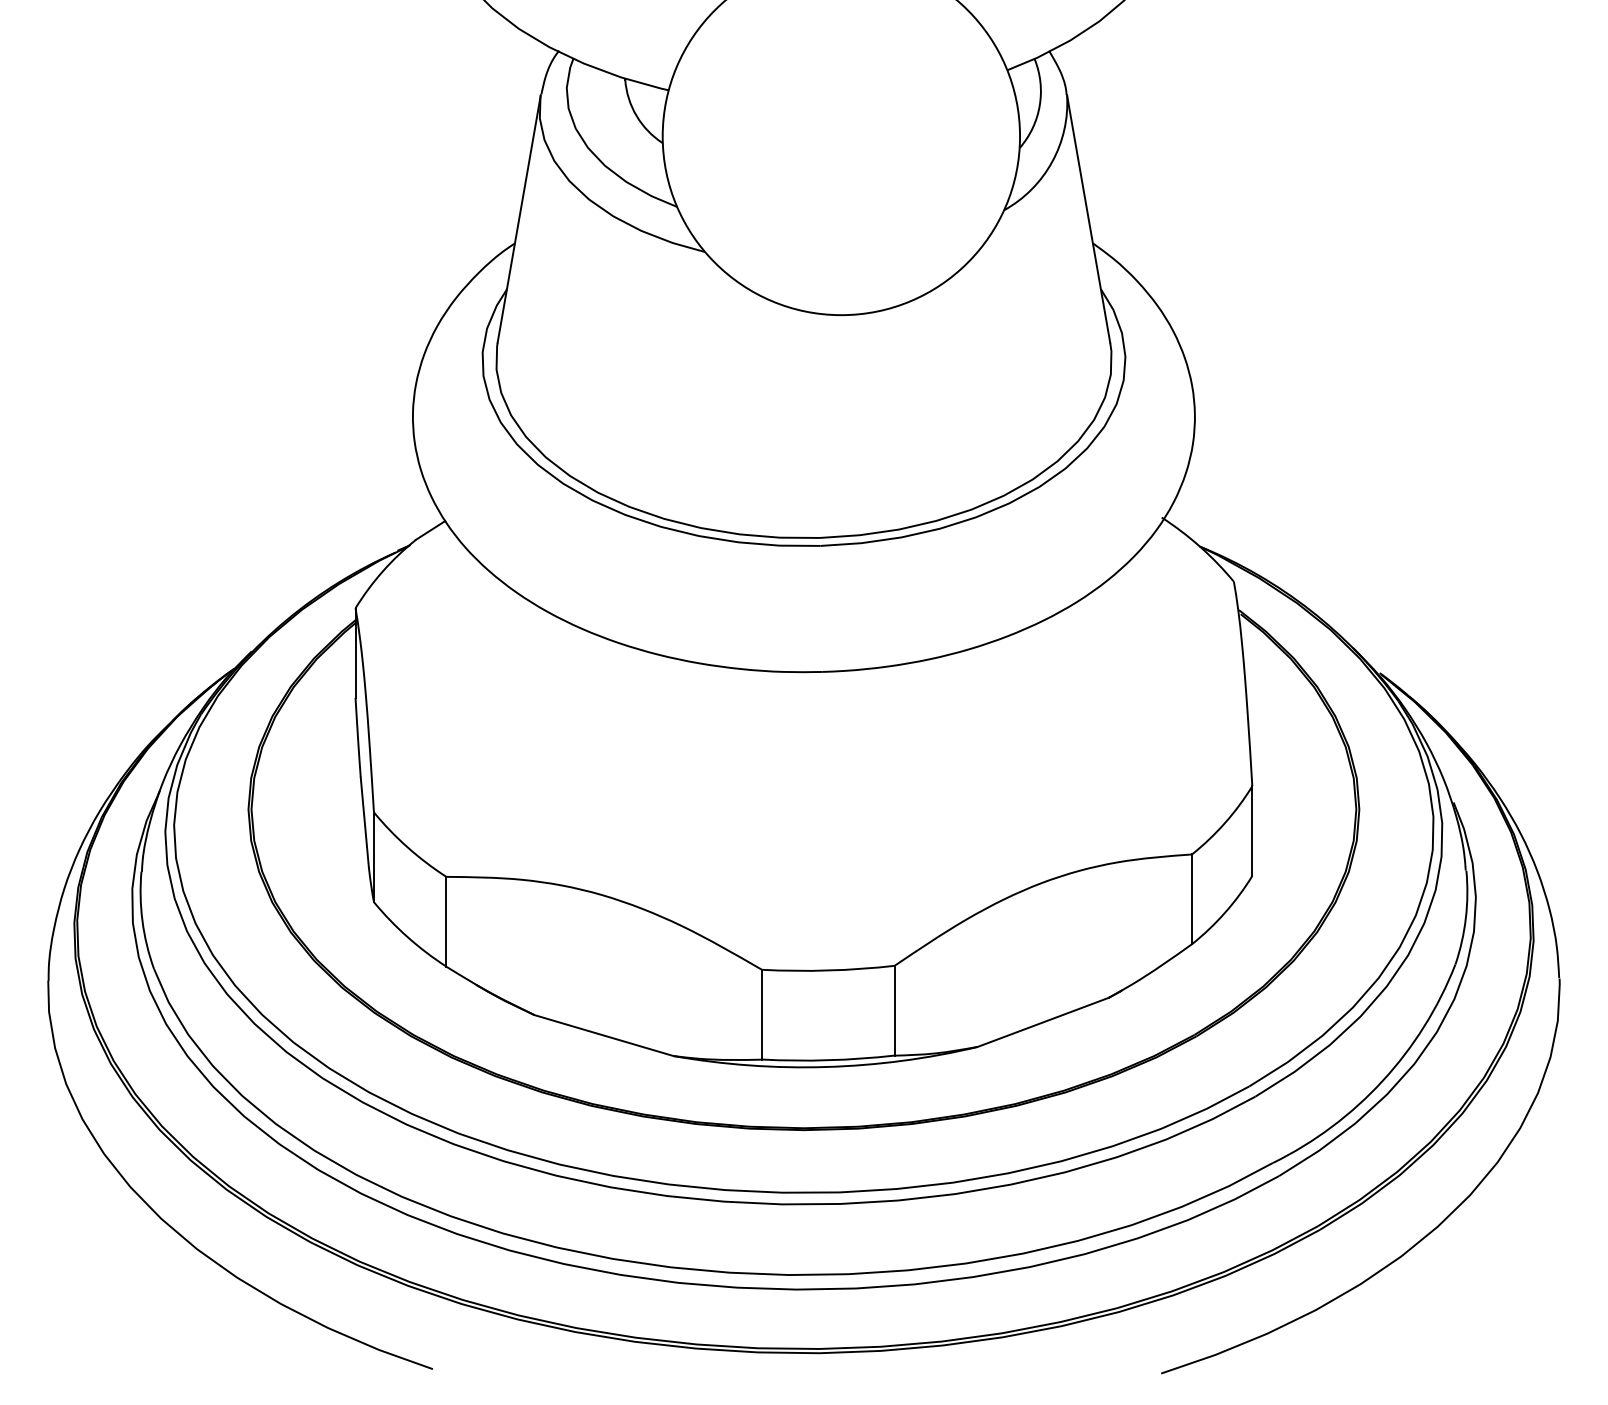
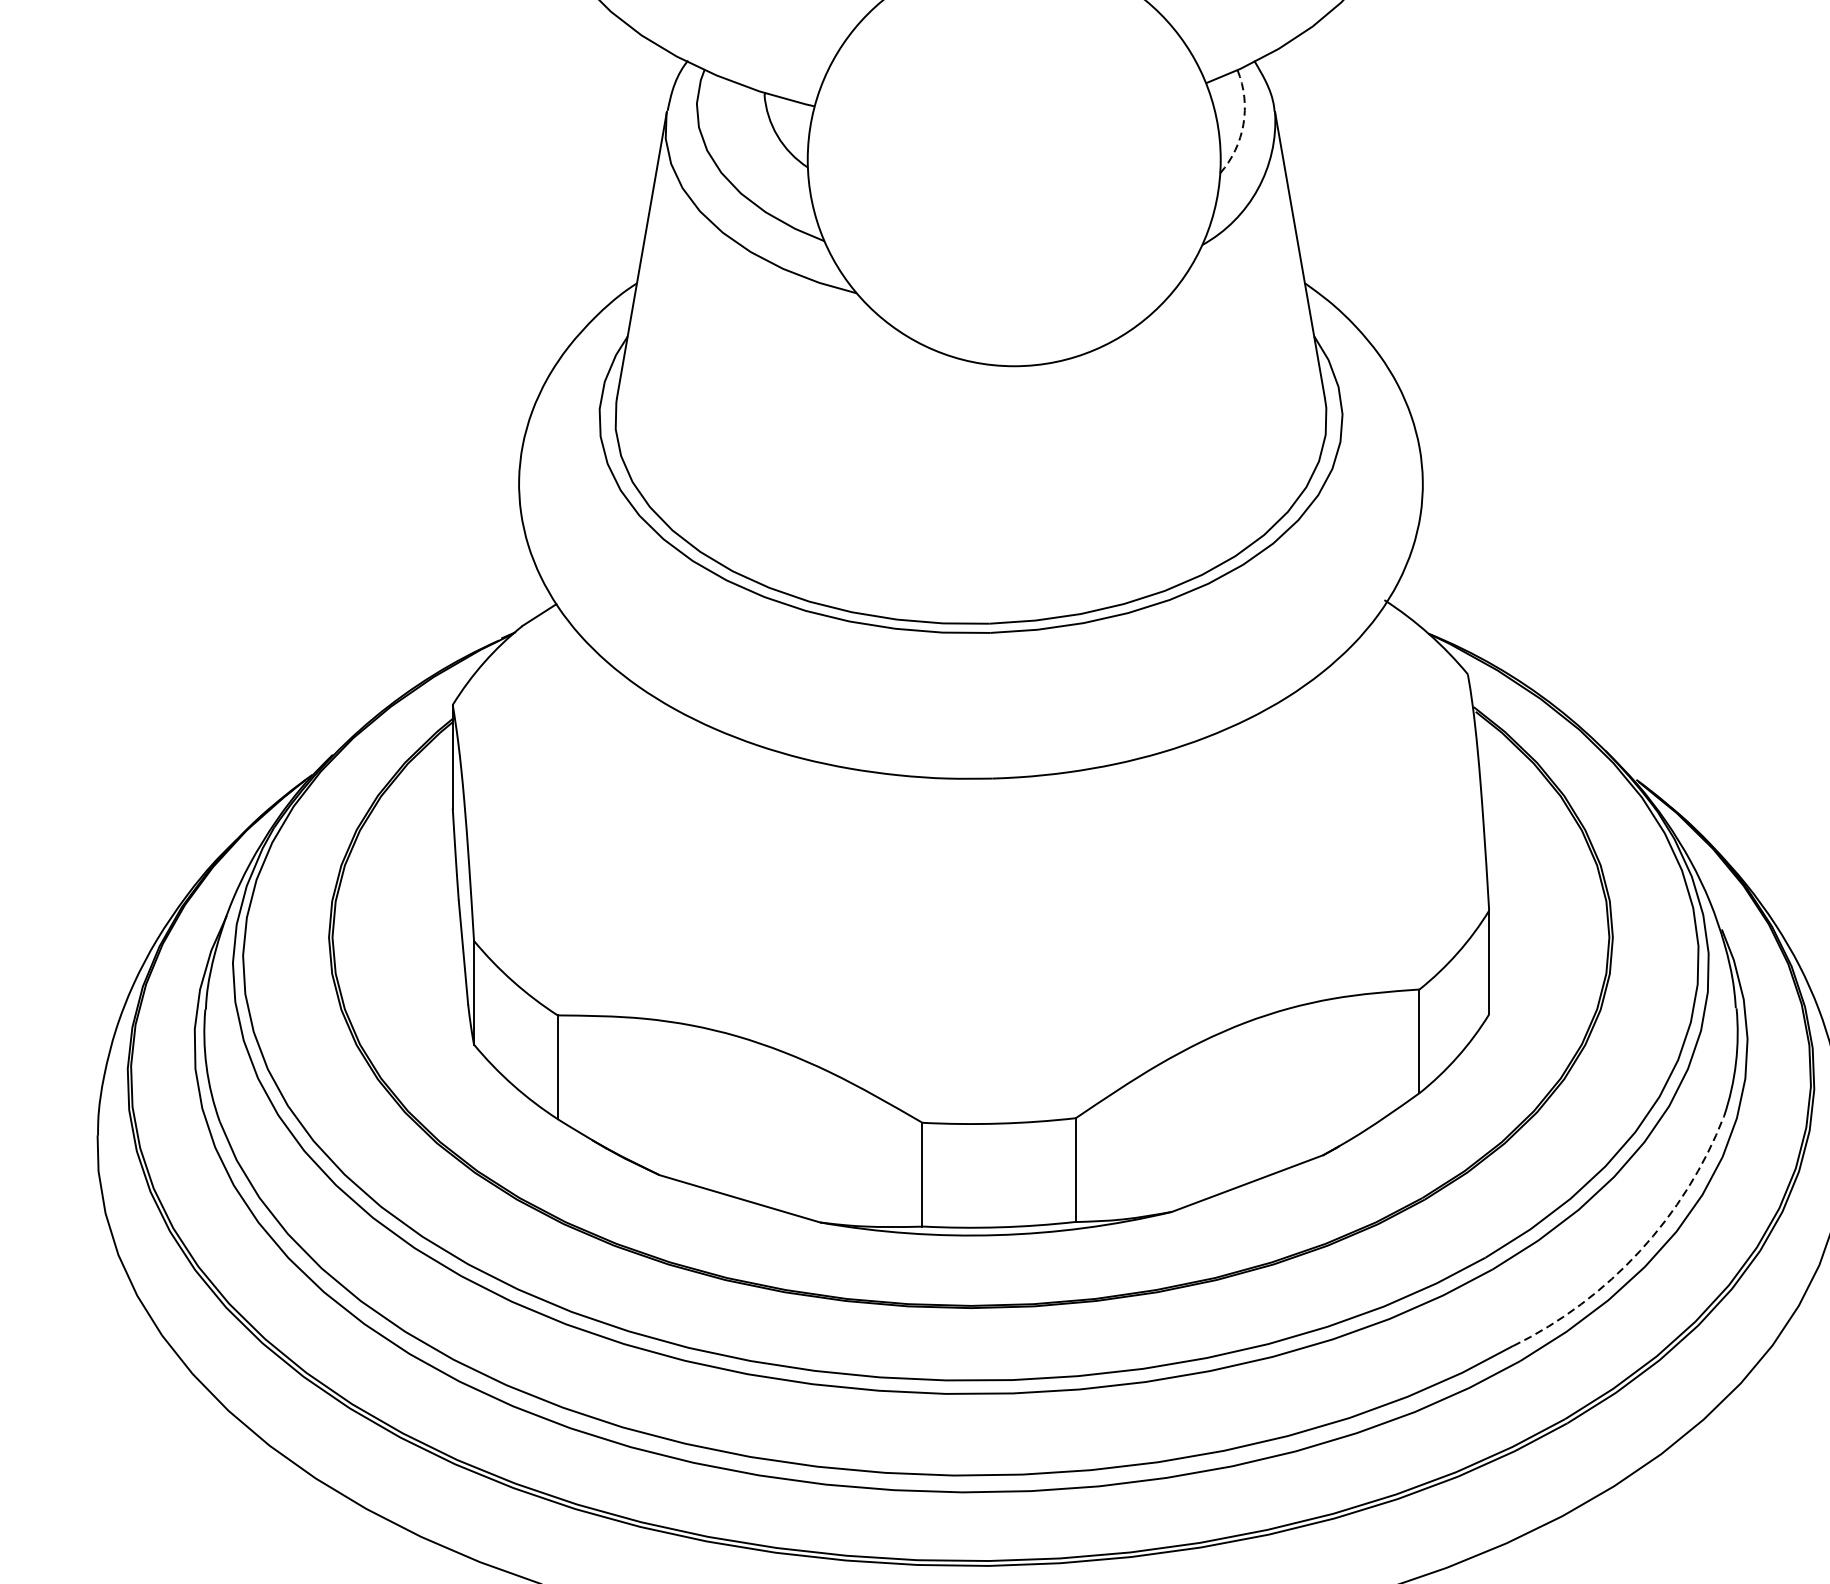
arc: (1039, 105) -> (1243, 123), solid -> dashed
arc: (1382, 1080) -> (1639, 1250), solid -> dashed

